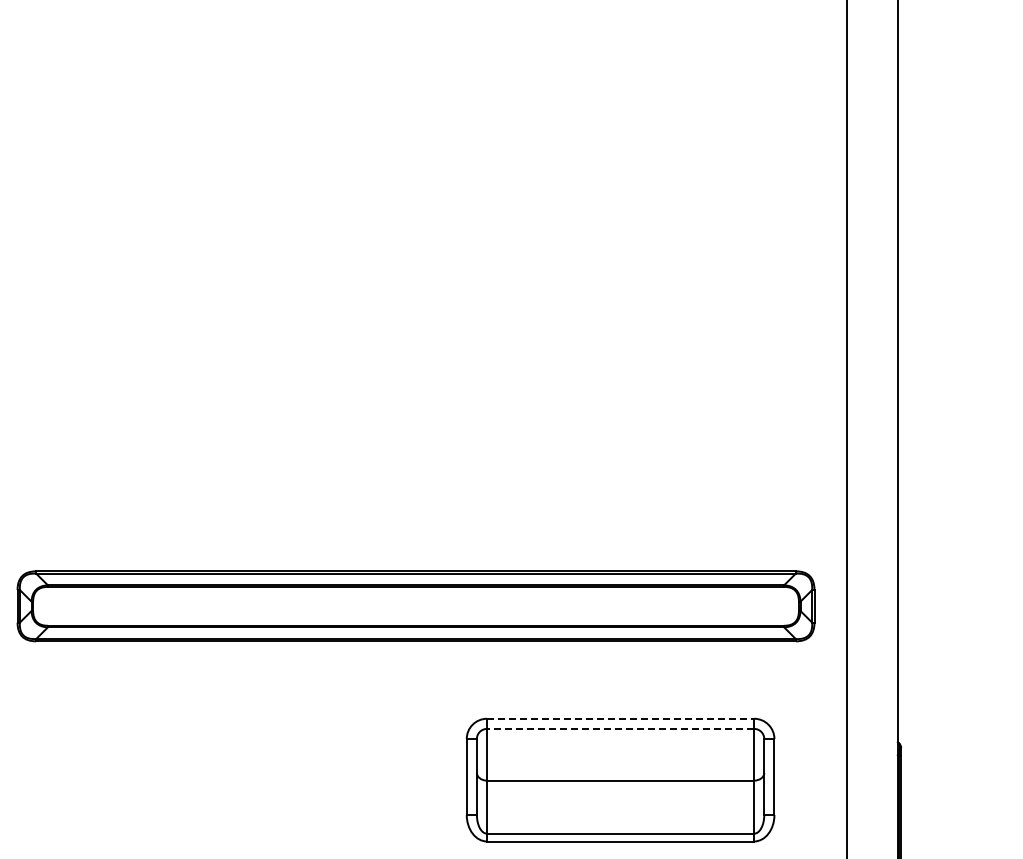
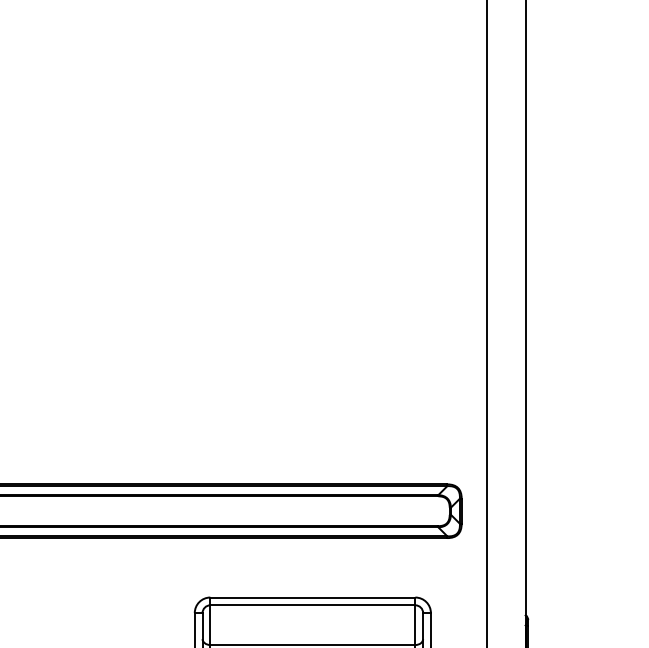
line: (620, 718) -> (312, 597), dashed -> solid
line: (620, 728) -> (312, 605), dashed -> solid

